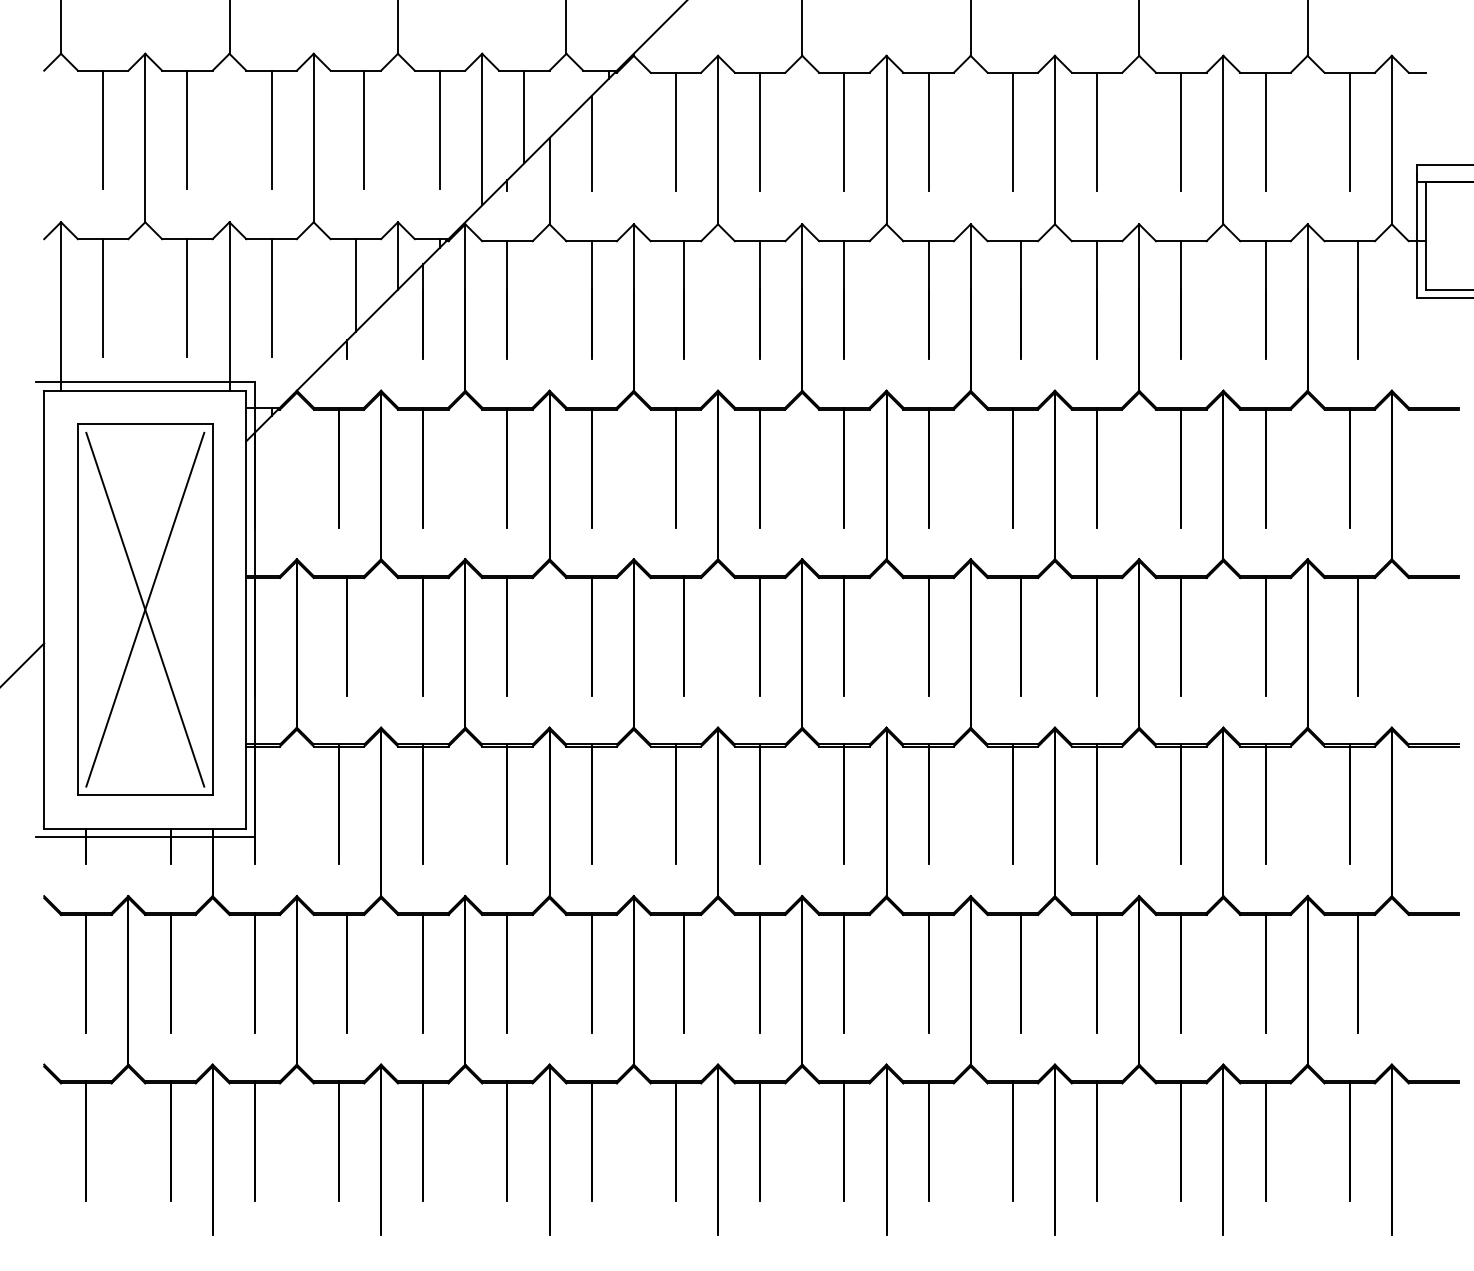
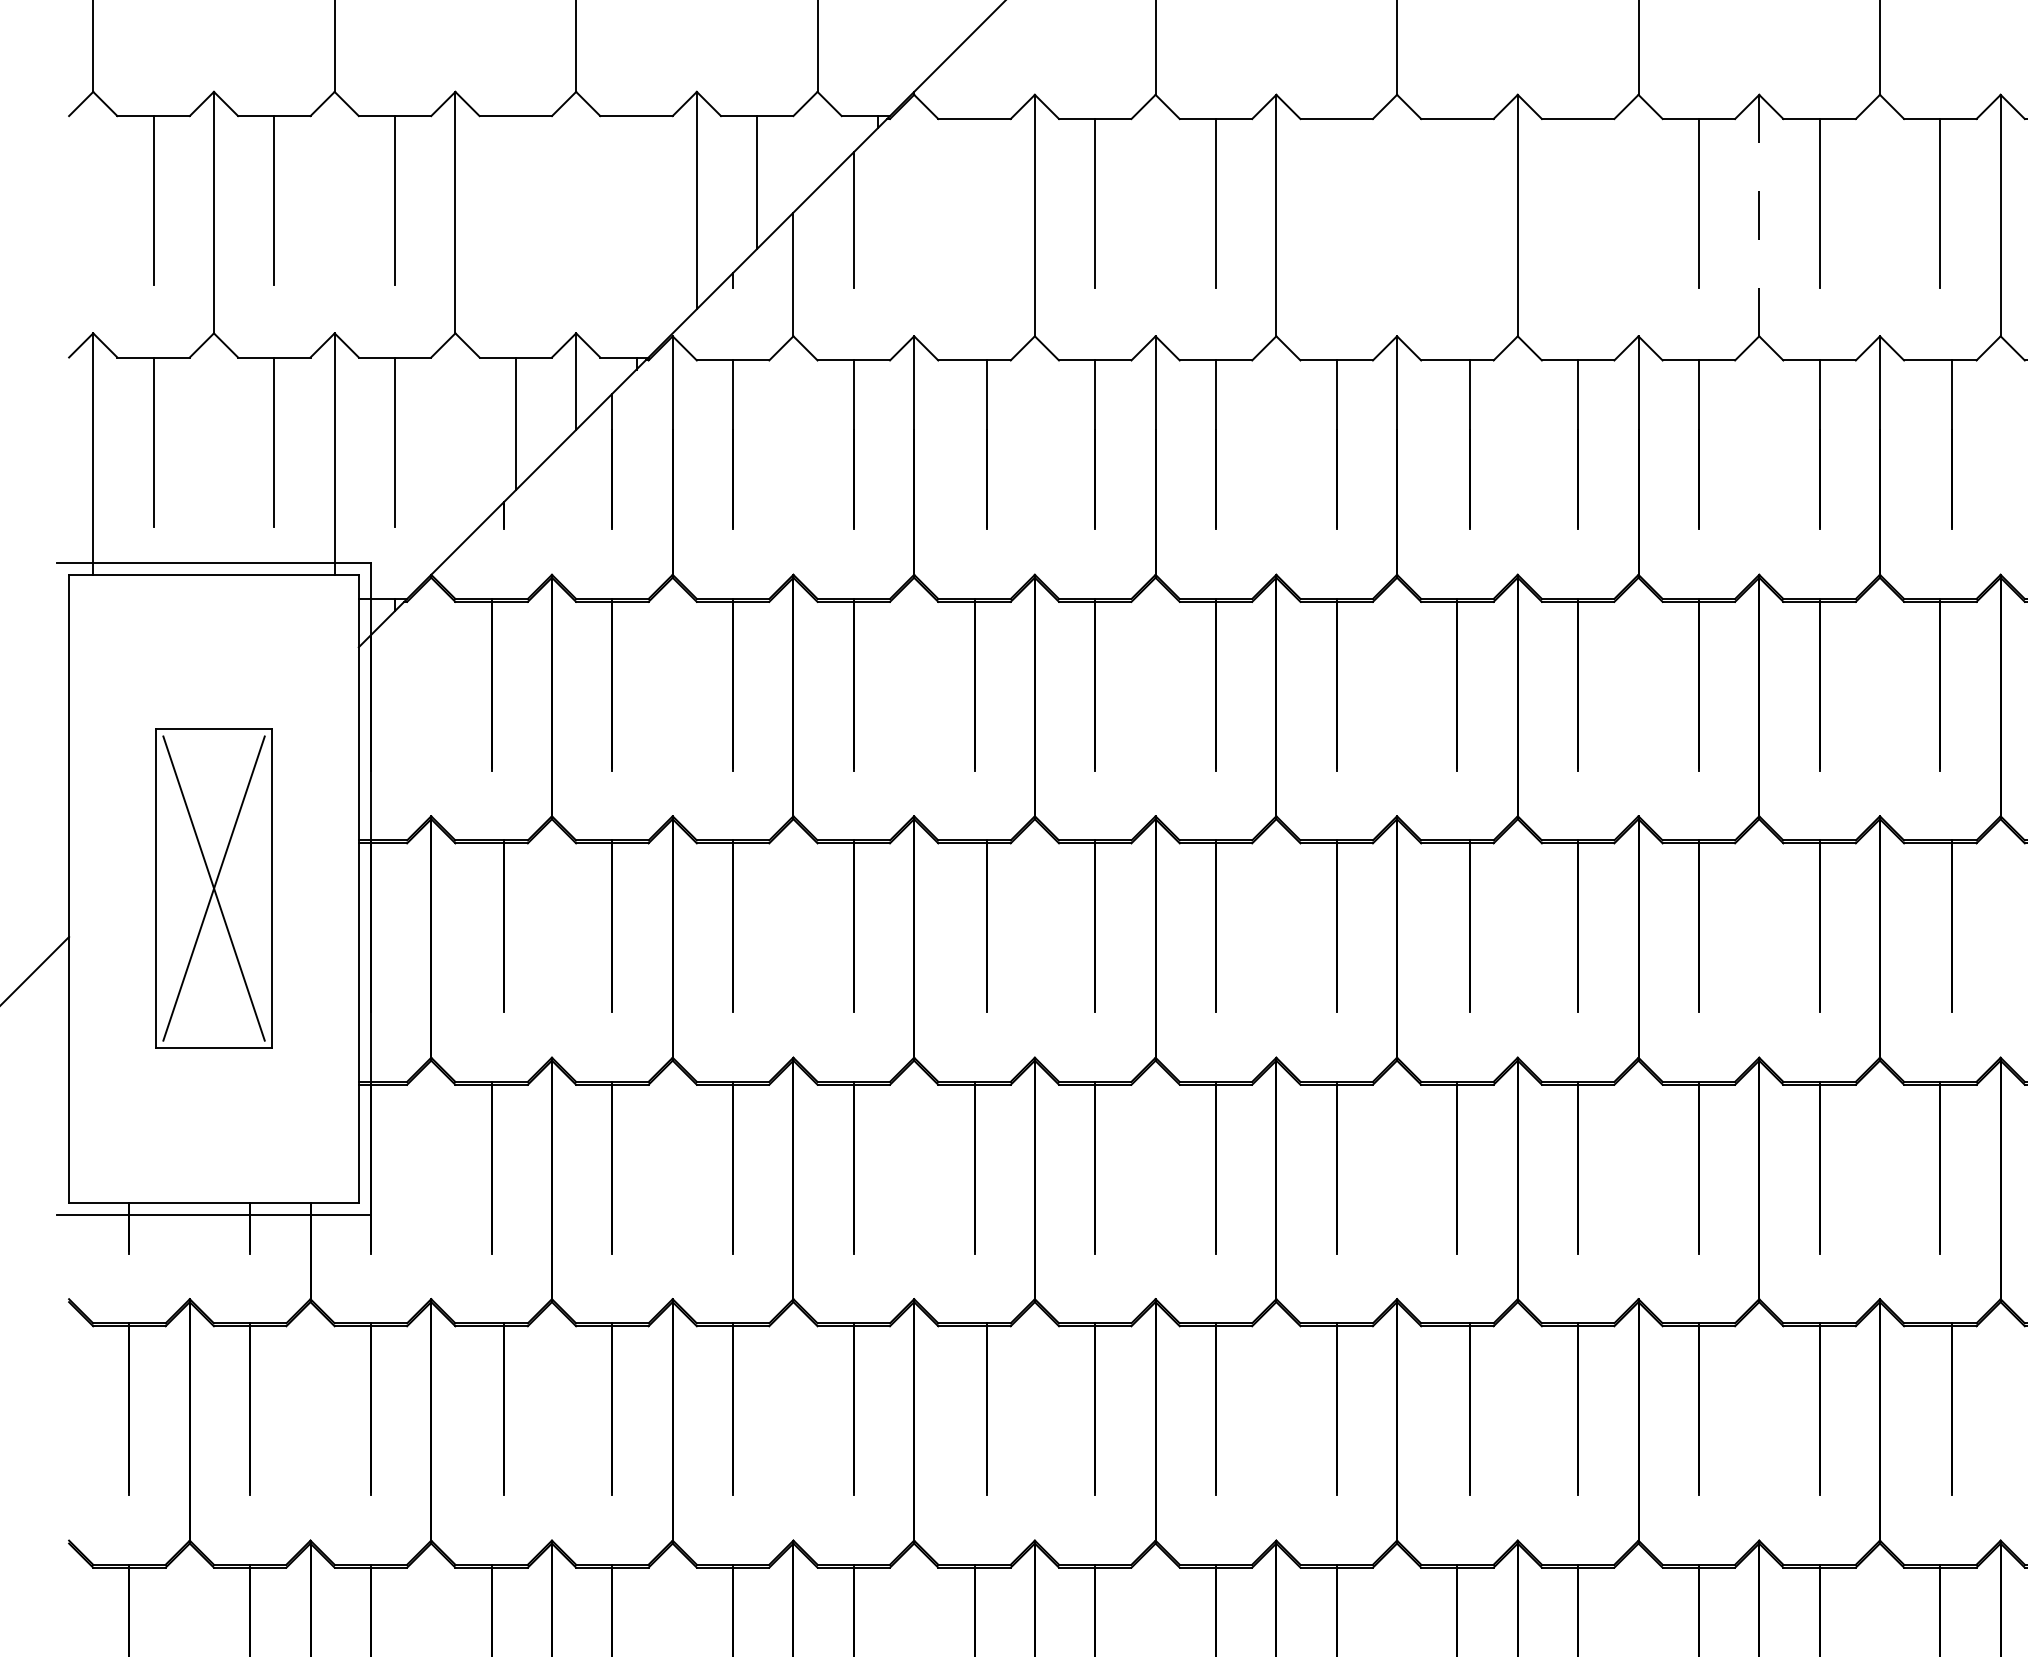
line: (364, 129) -> (528, 200), removed
line: (440, 129) -> (637, 200), removed
line: (675, 131) -> (973, 203), removed
line: (928, 131) -> (1336, 203), removed
line: (1012, 131) -> (1456, 203), removed
line: (1097, 131) -> (1578, 203), removed
line: (1223, 139) -> (1759, 214), solid -> dashed
part: (145, 609) -> (214, 888), size x0.6

